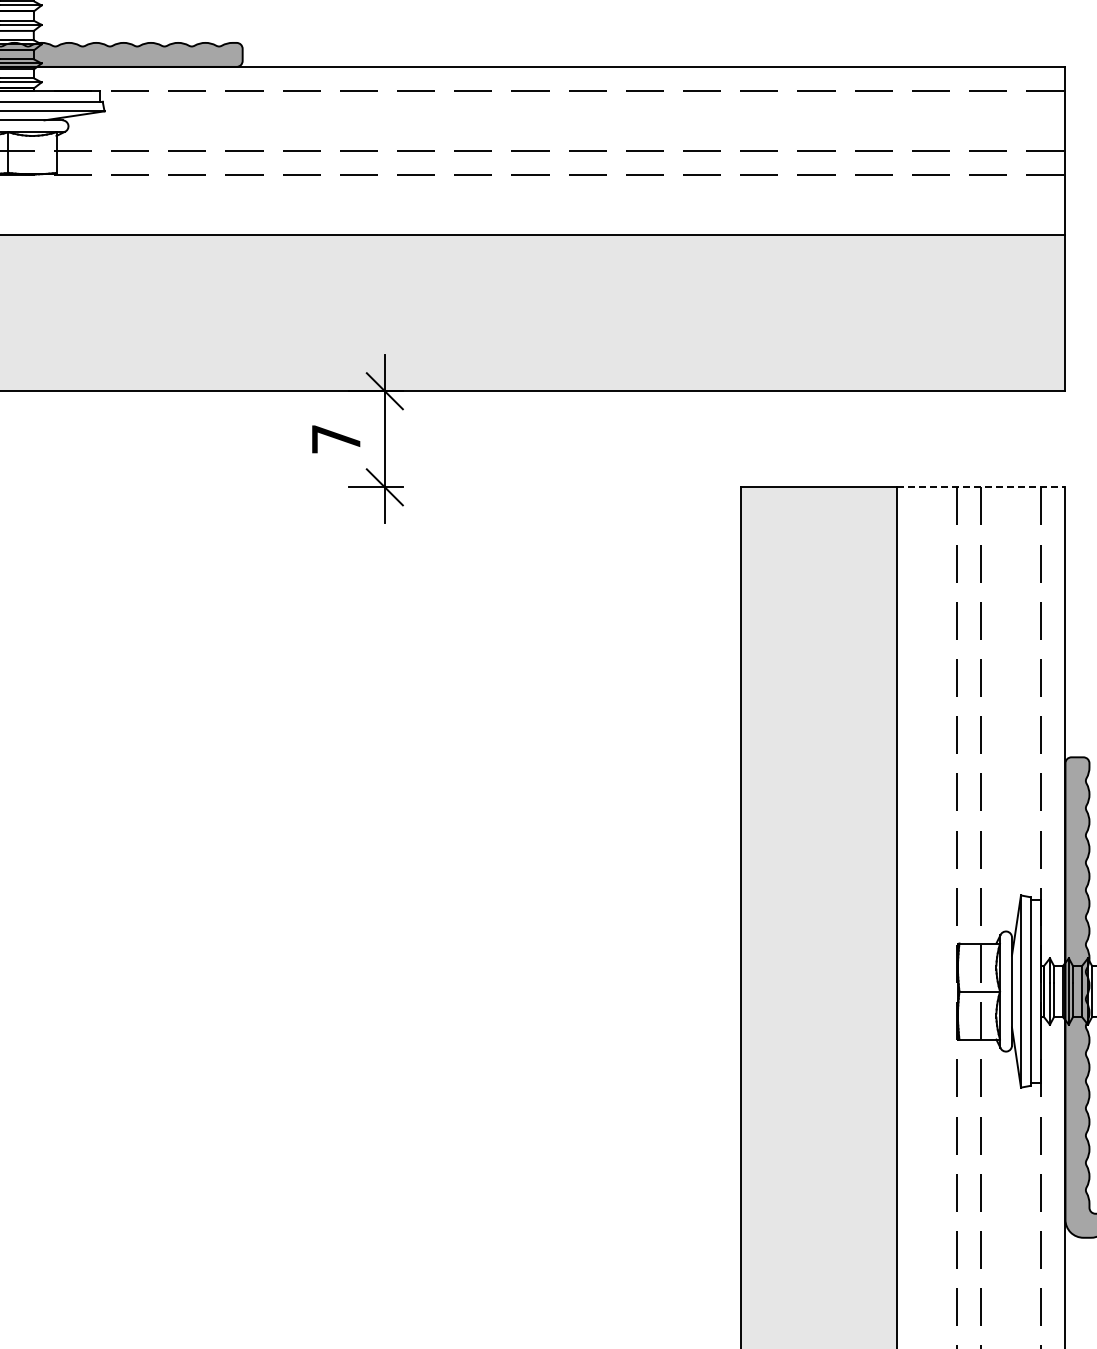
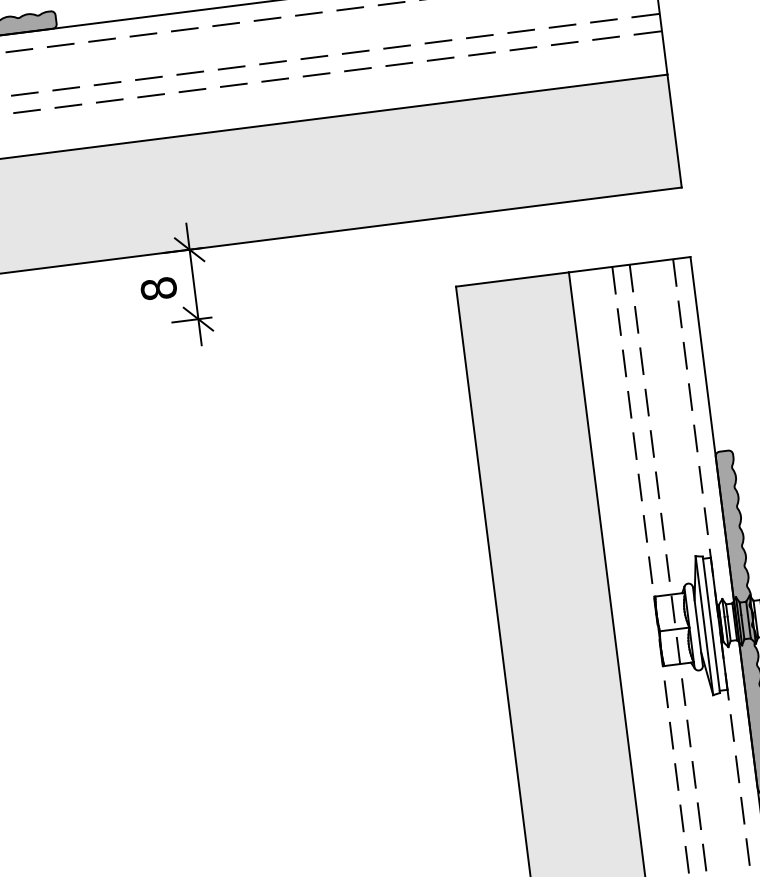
text: (336, 438) -> (158, 288), 7 -> 8
line: (981, 487) -> (629, 264), dashed -> solid

